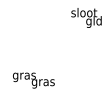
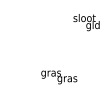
text: (34, 80) -> (59, 77), moved

